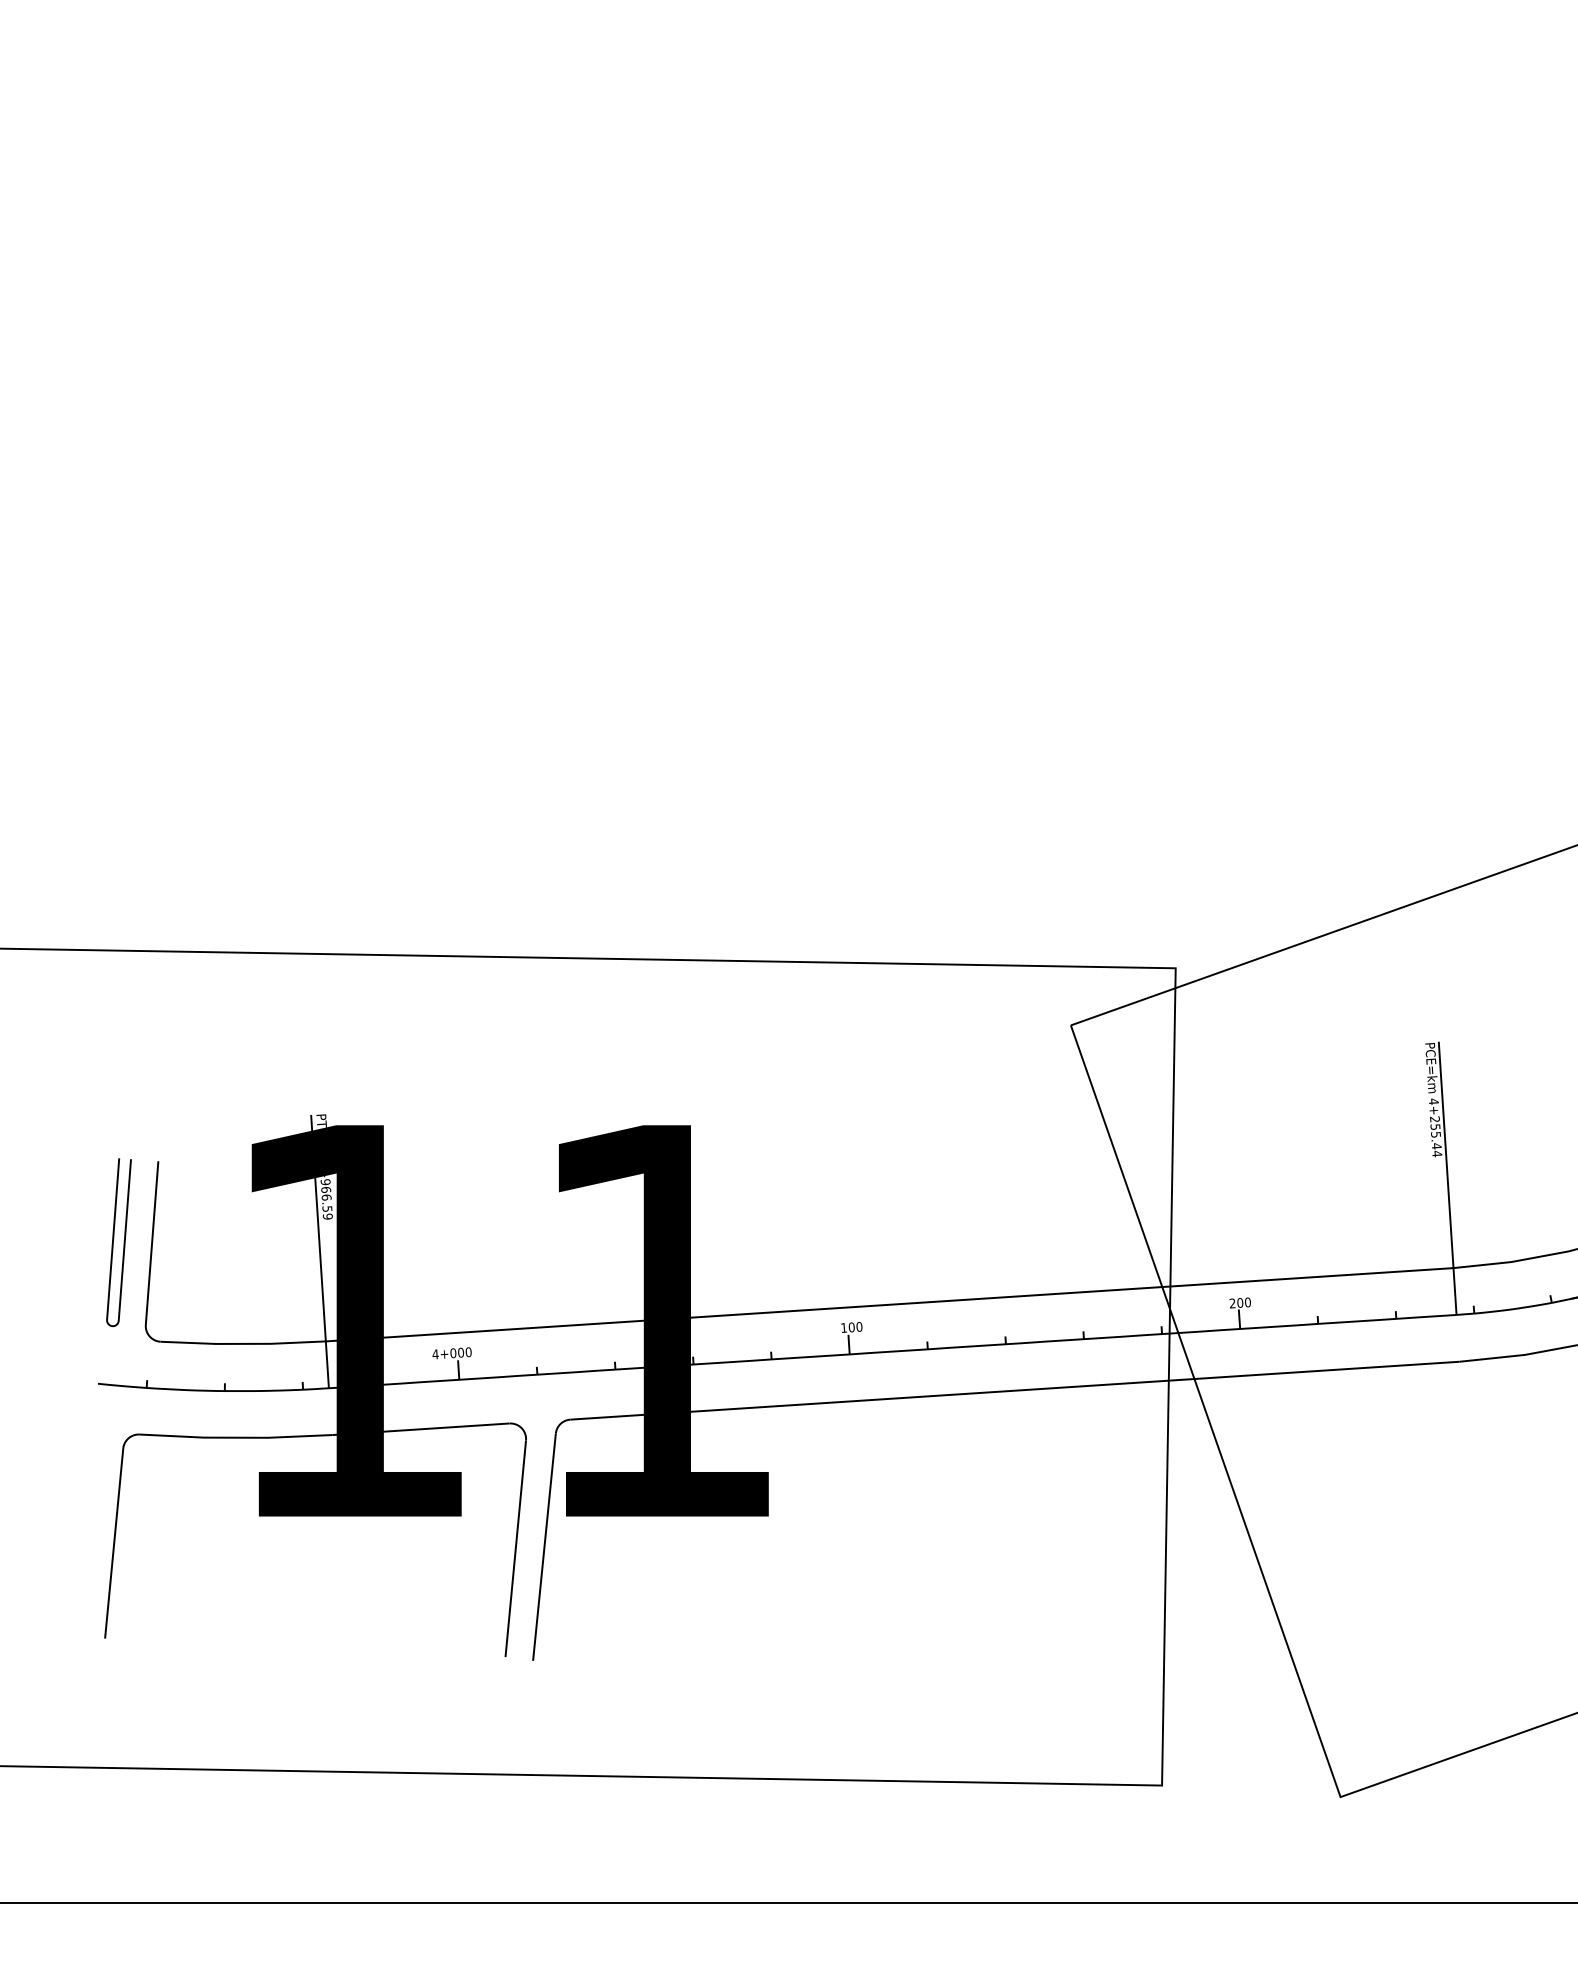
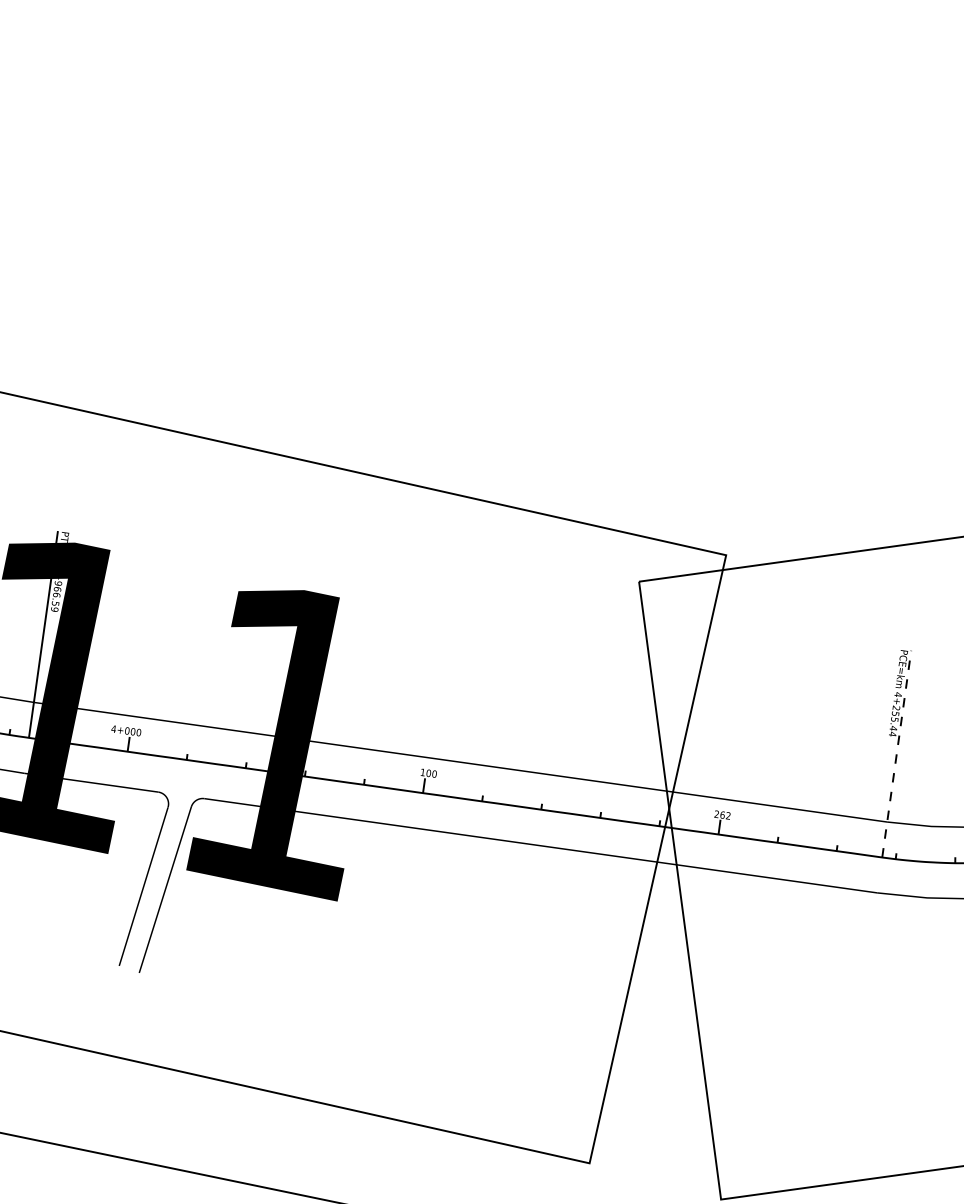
line: (1447, 1178) -> (896, 754), solid -> dashed
text: (1243, 1302) -> (725, 815), 200 -> 262

